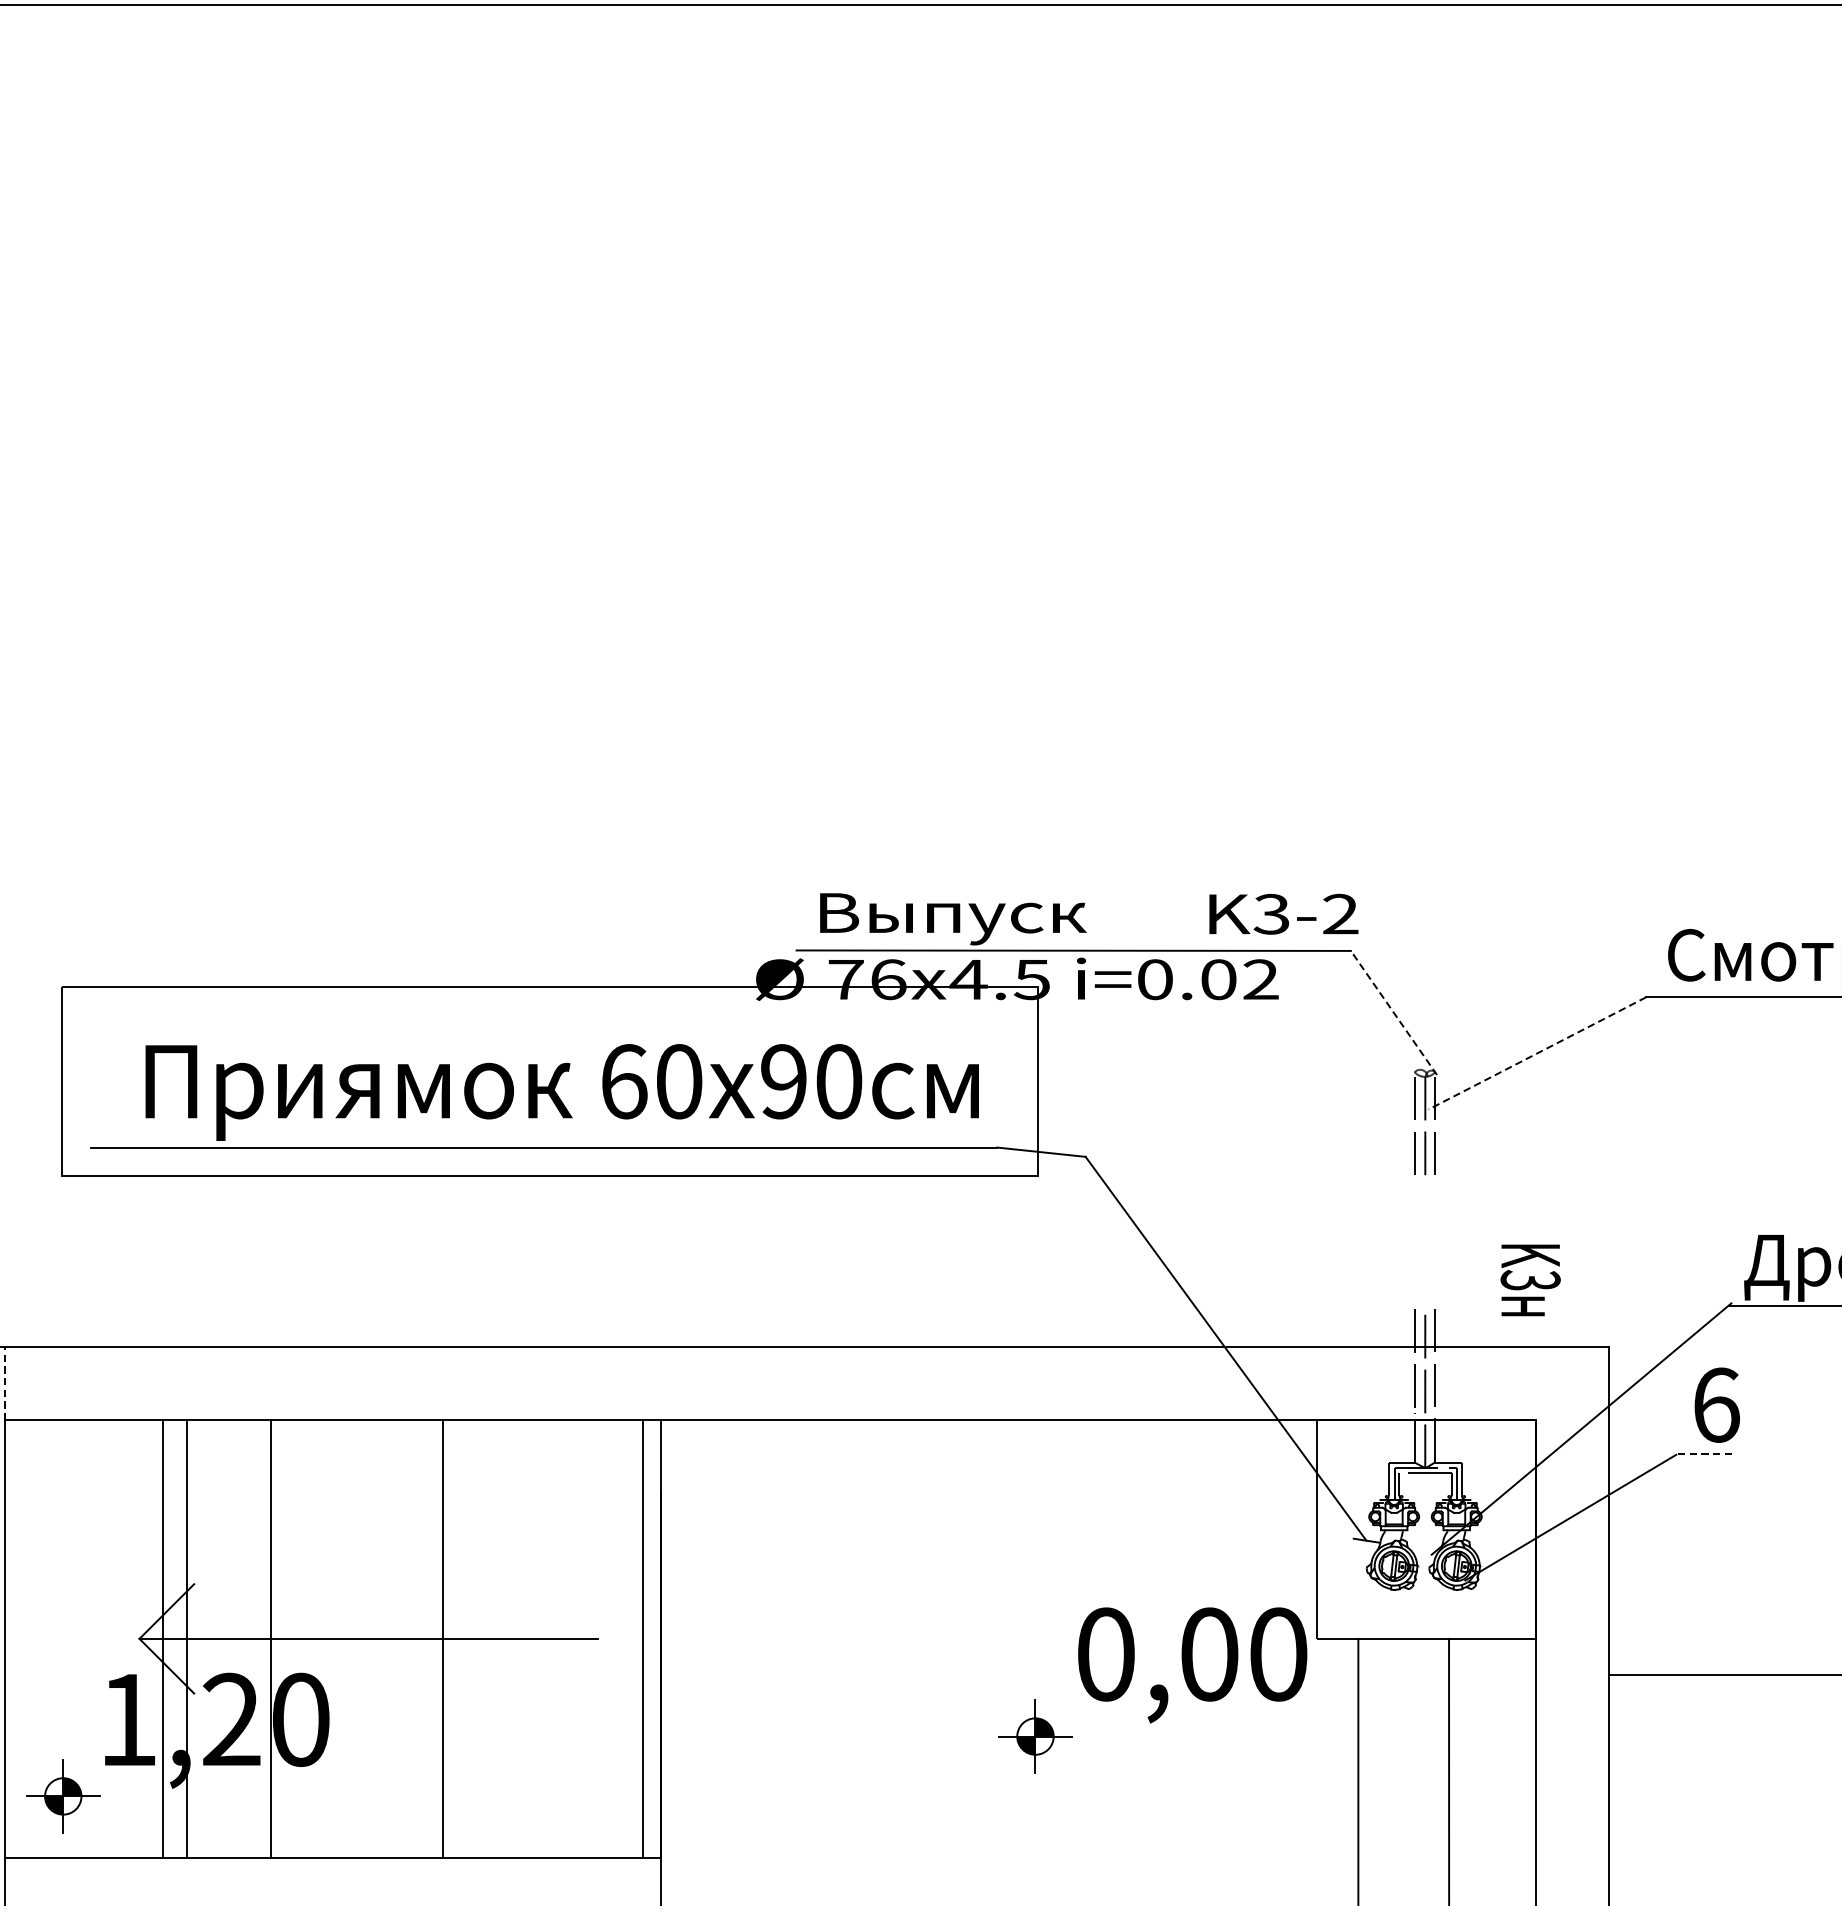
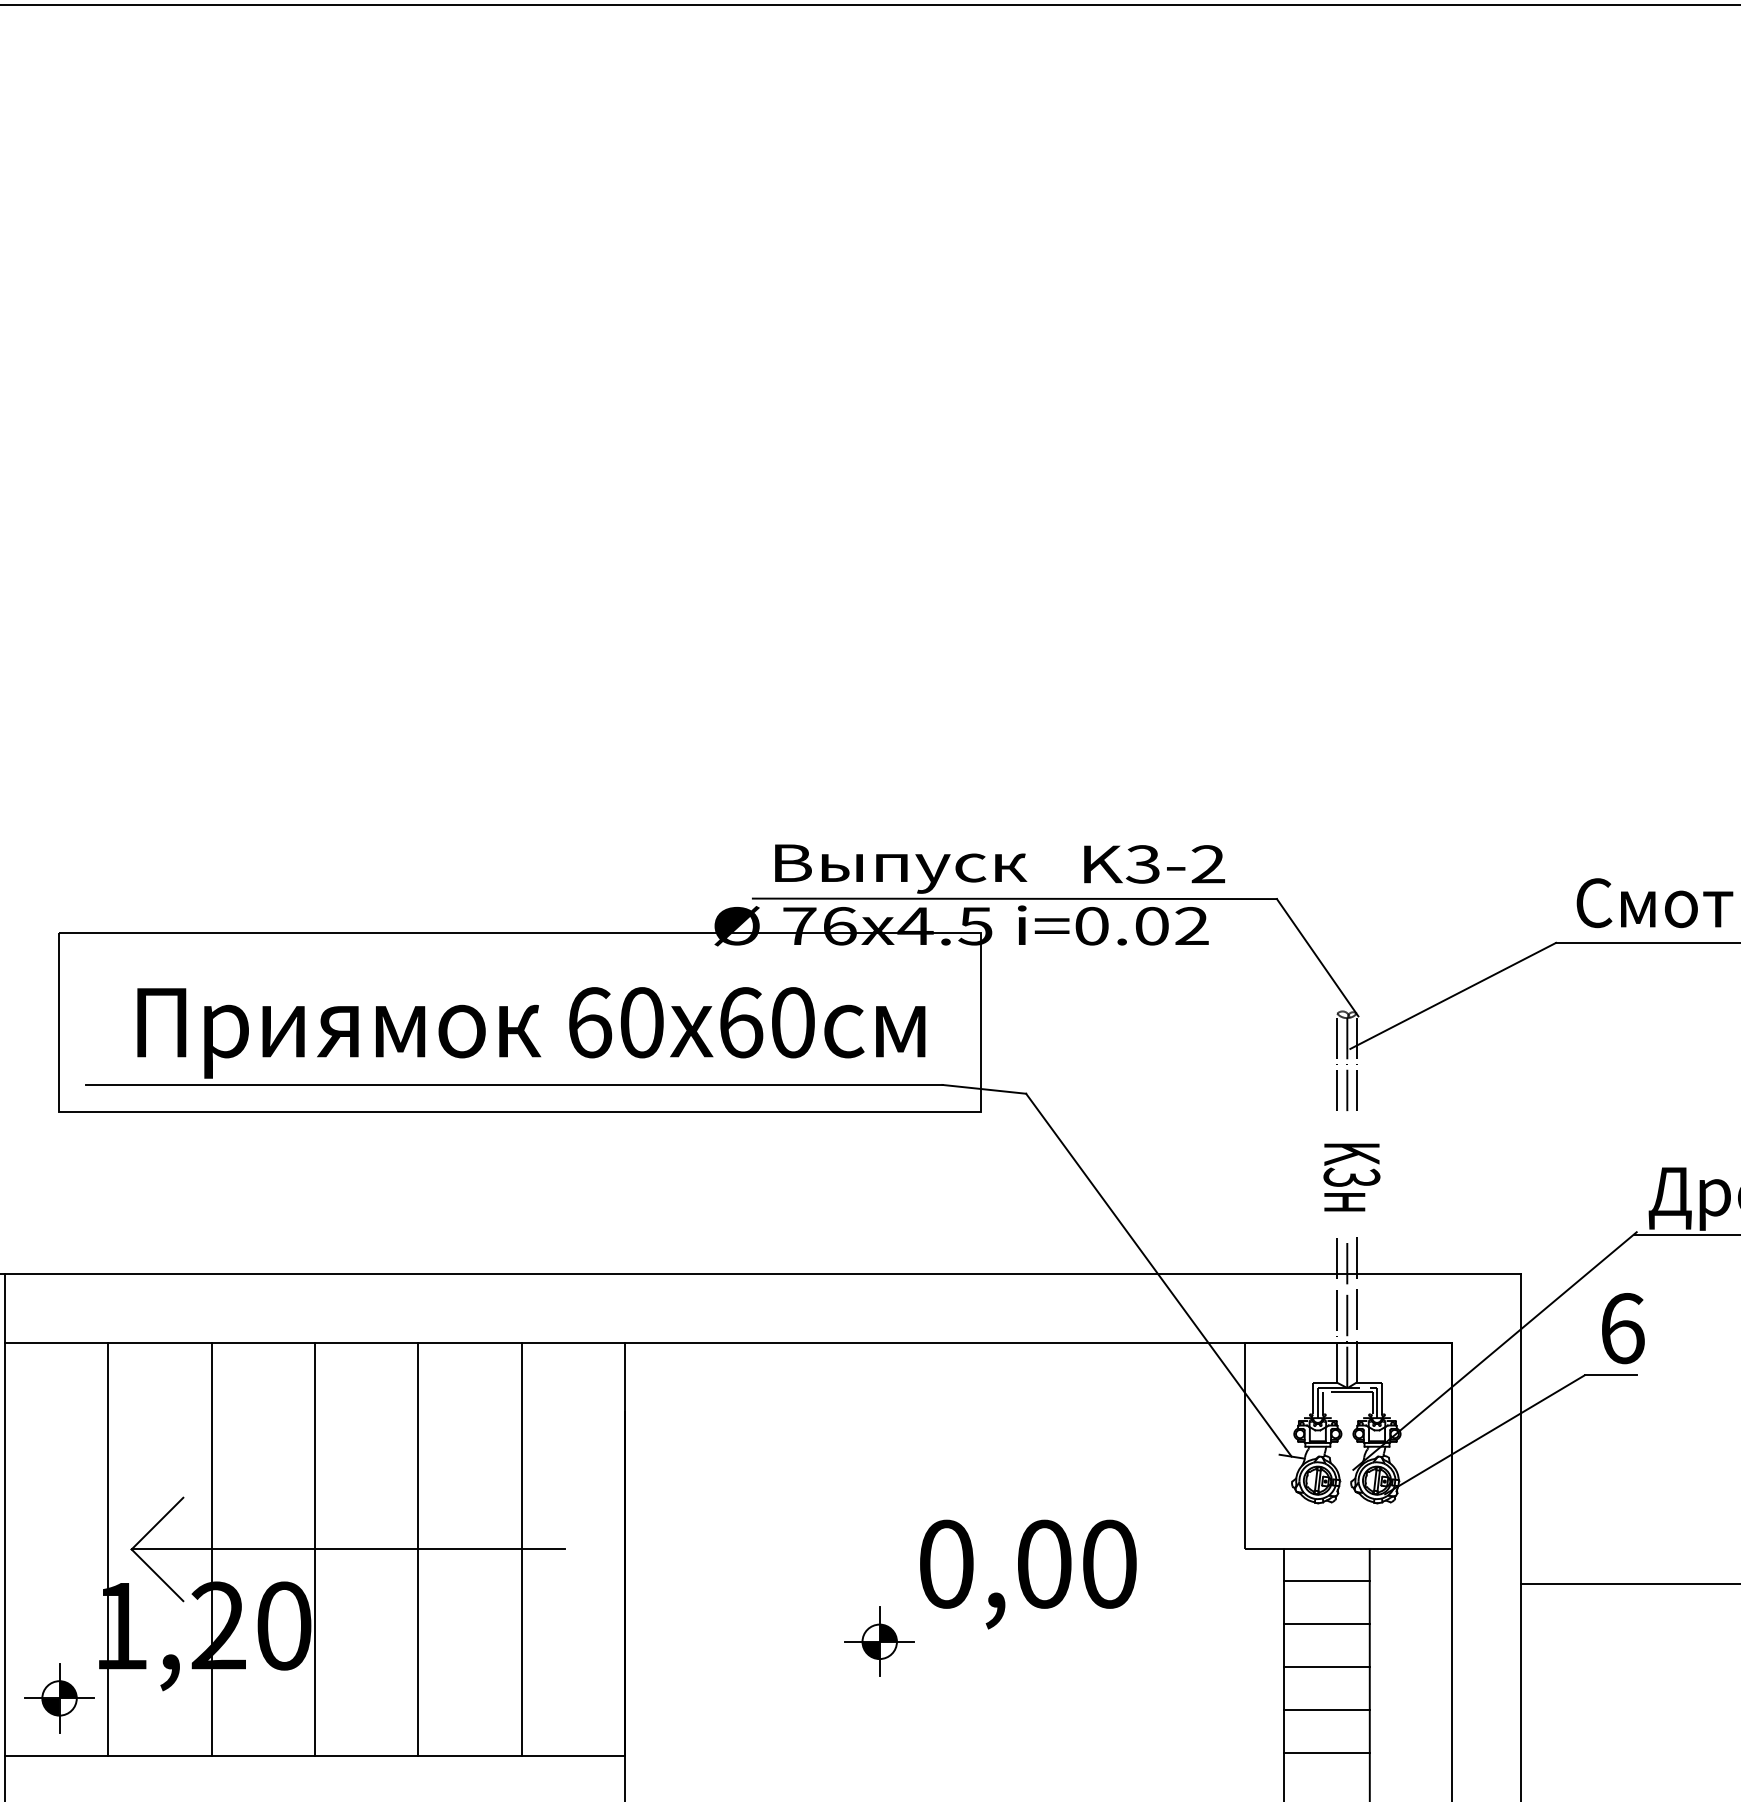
text: (1283, 914) -> (1154, 864), moved
line: (1393, 1012) -> (1317, 957), dashed -> solid
line: (1537, 1052) -> (1453, 995), dashed -> solid
text: (784, 1081) -> (741, 1022), 90 -> 60
text: (1530, 1280) -> (1351, 1177), moved
line: (5, 1382) -> (4, 1307), dashed -> solid
line: (1703, 1453) -> (1610, 1374), dashed -> solid
line: (162, 1638) -> (211, 1549), moved
line: (186, 1638) -> (108, 1549), moved
line: (271, 1638) -> (315, 1549), moved
line: (642, 1638) -> (521, 1549), moved
line: (1404, 1671) -> (1327, 1580), added
part: (1152, 1689) -> (990, 1597), moved
line: (1404, 1717) -> (1327, 1623), added
line: (1404, 1762) -> (1327, 1666), added
line: (1403, 1808) -> (1326, 1709), added
line: (1404, 1853) -> (1327, 1752), added

